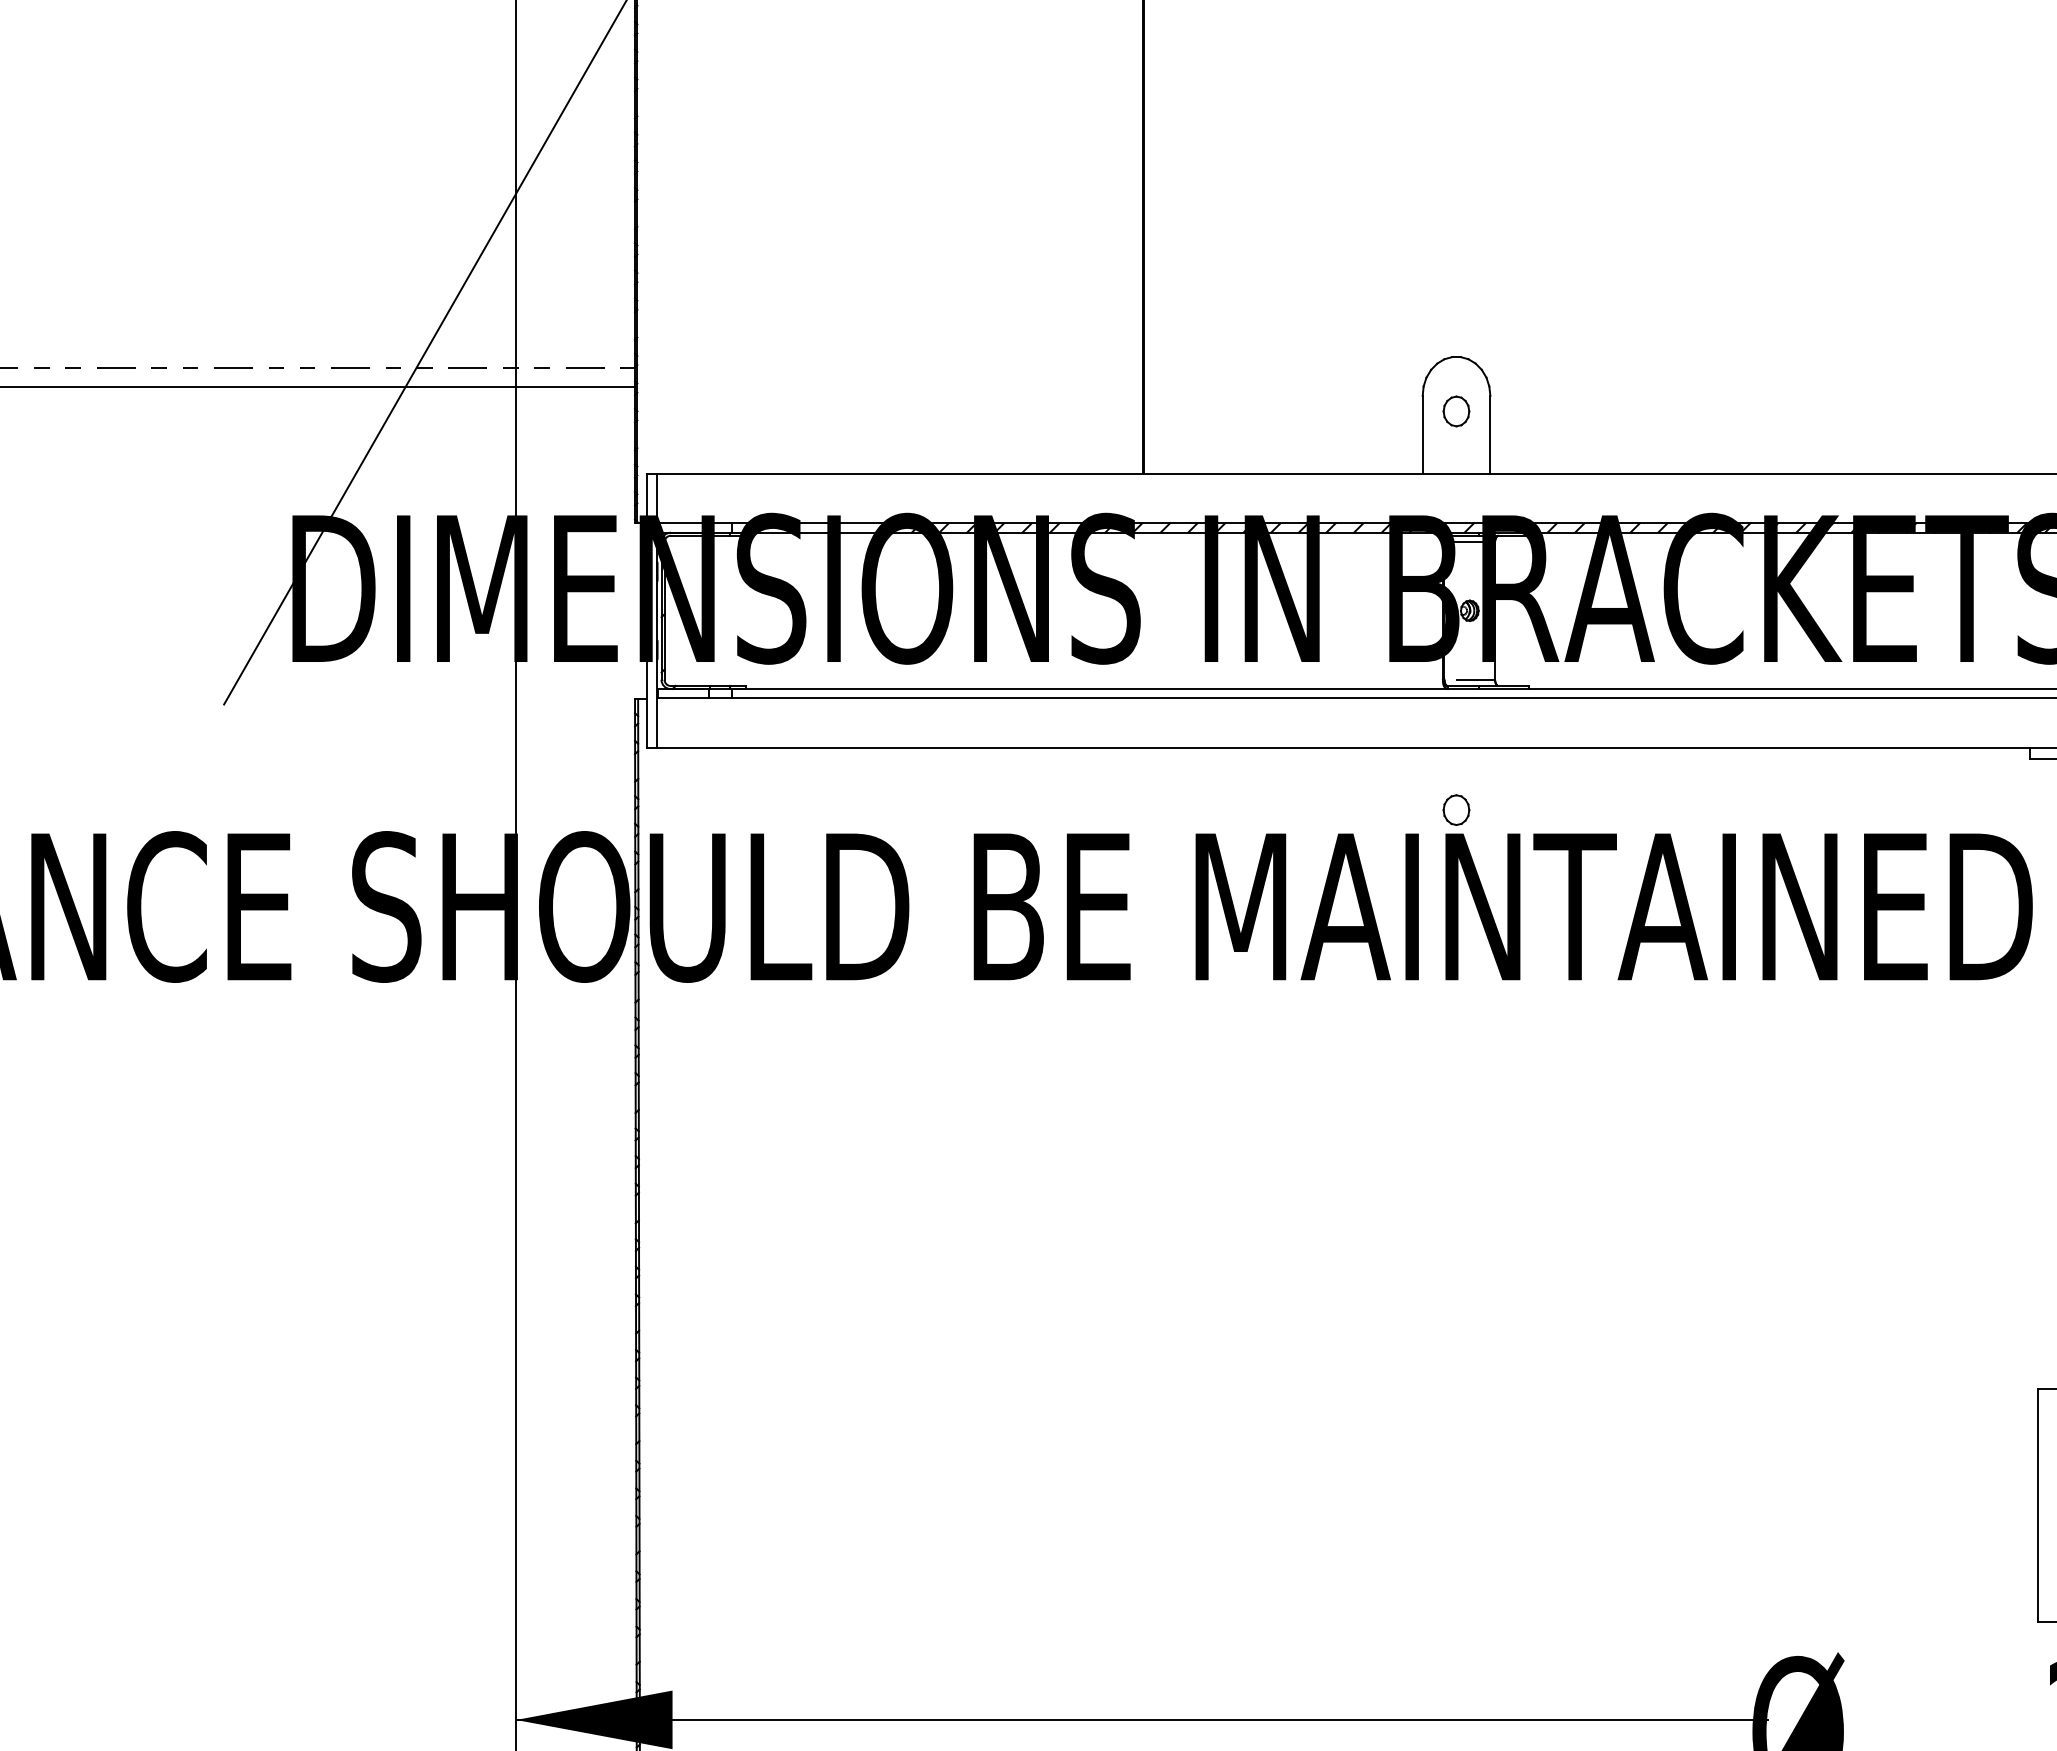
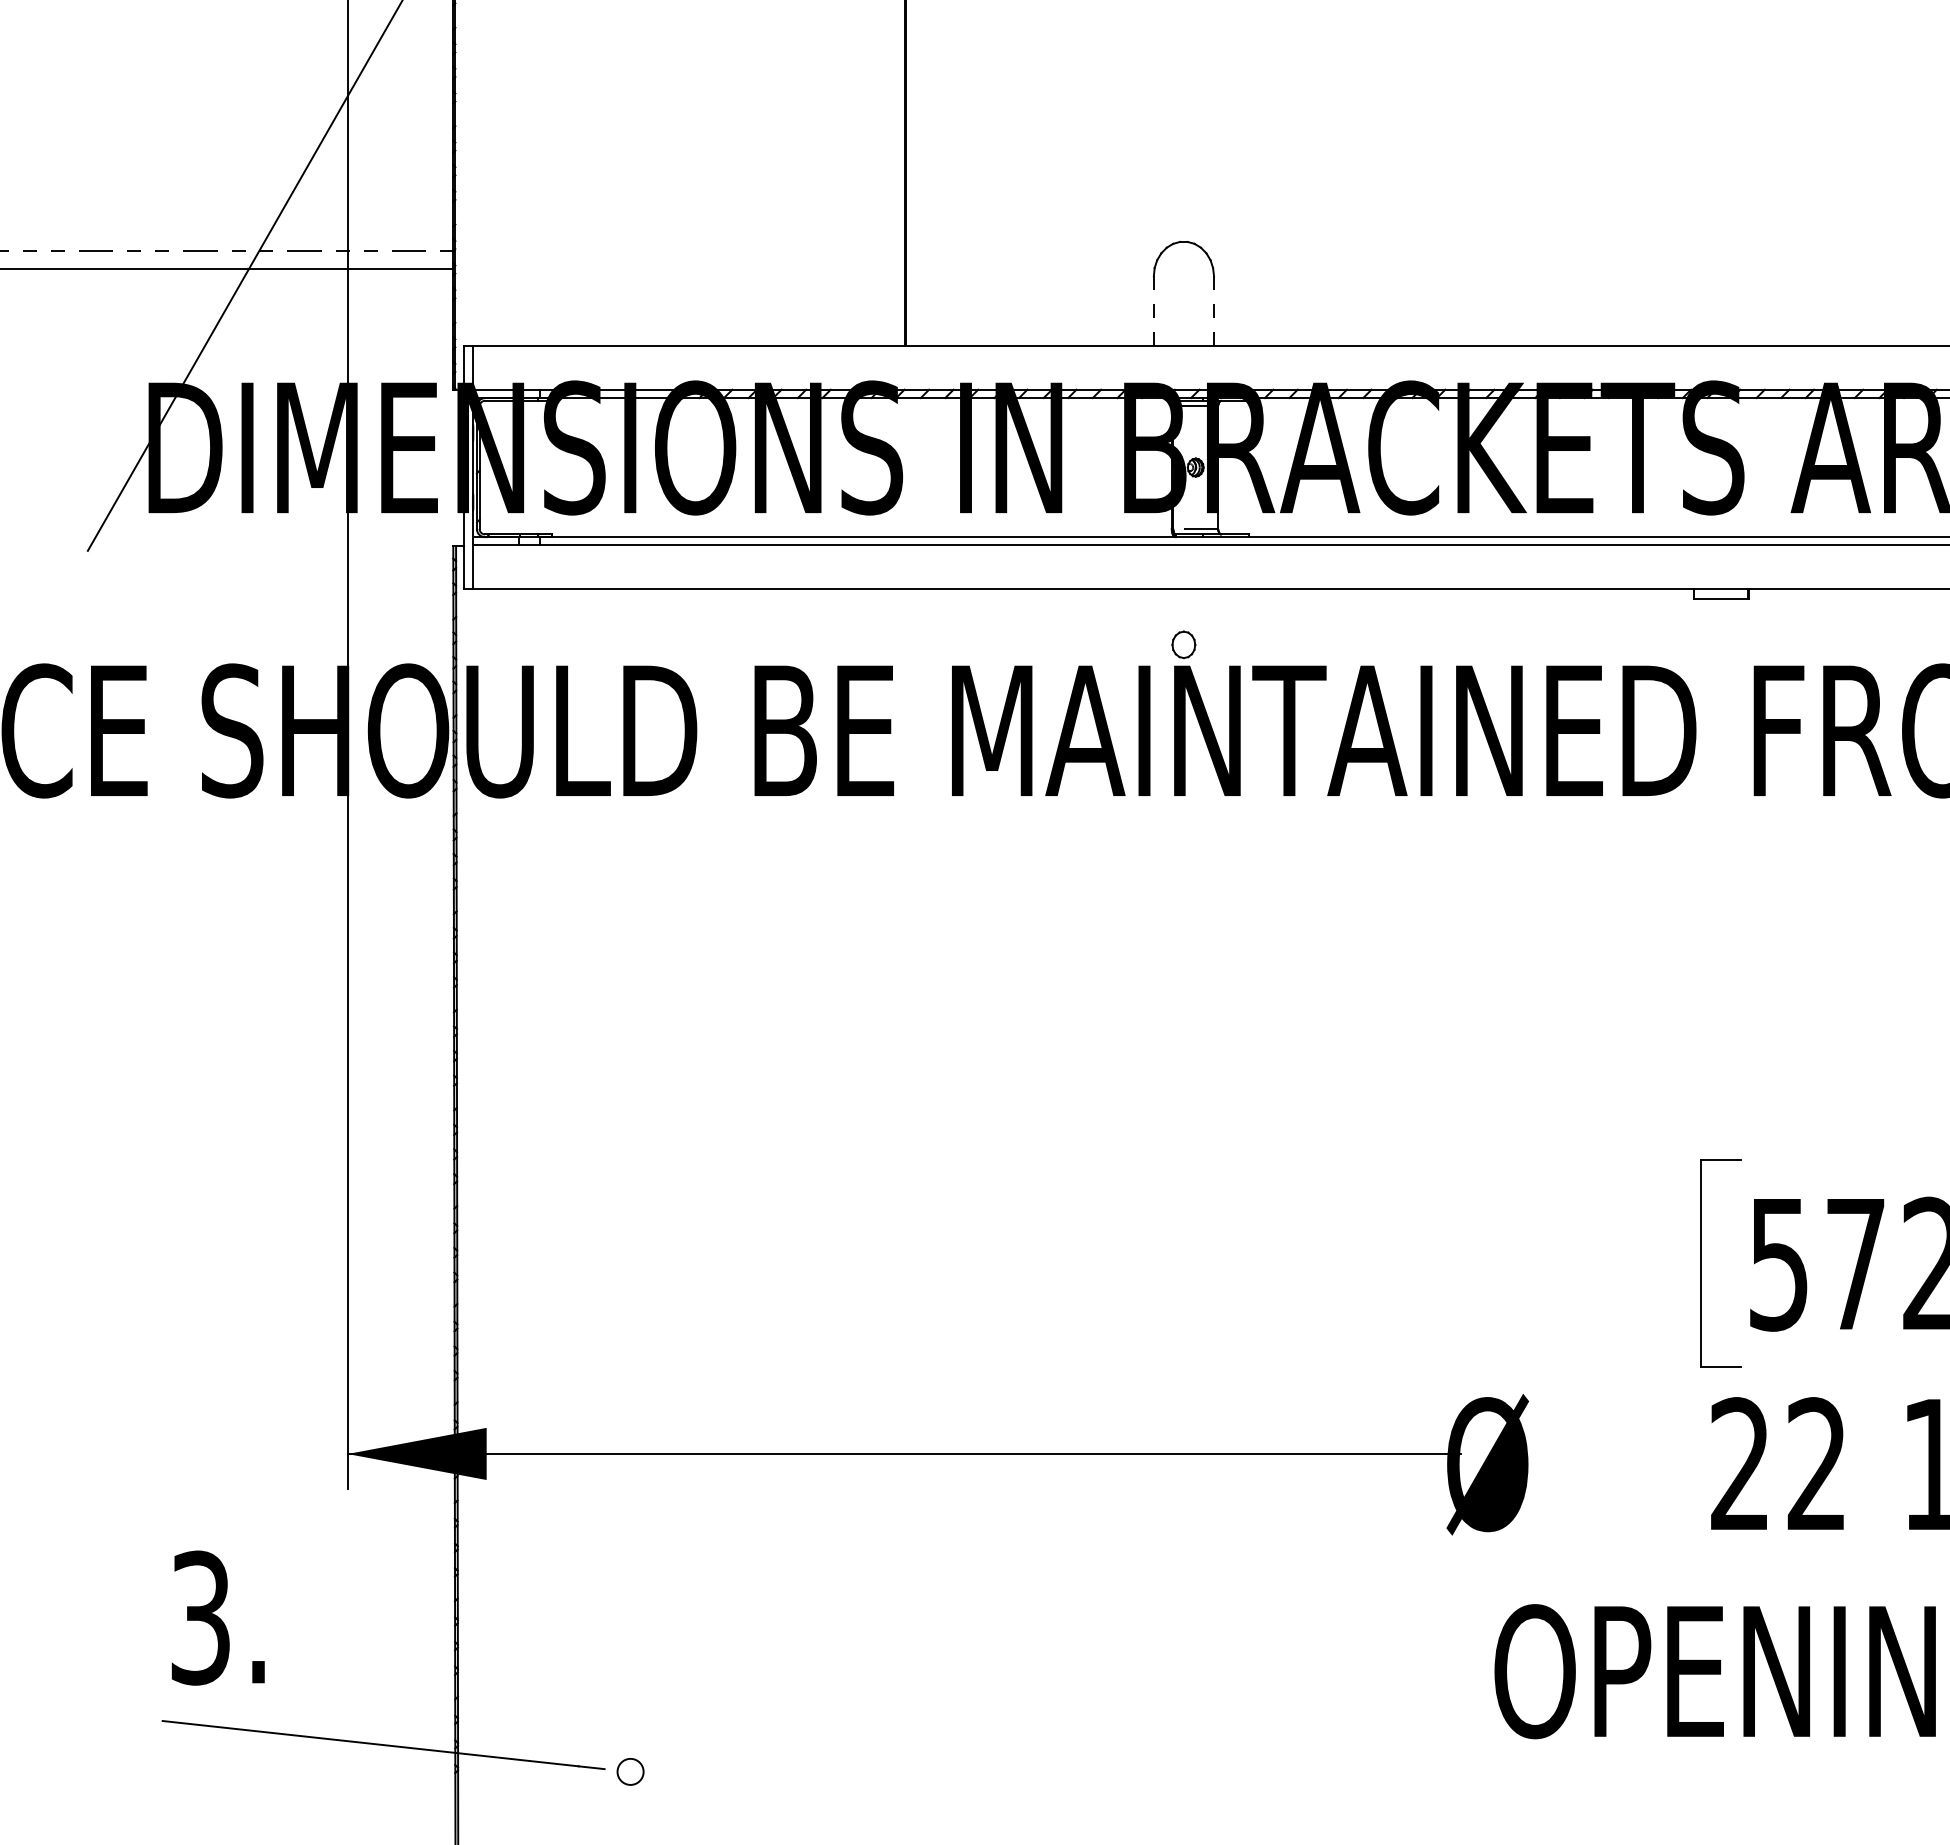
part: (1456, 411) -> (1183, 290), removed
line: (1422, 435) -> (1153, 311), solid -> dashed
line: (1490, 435) -> (1214, 311), solid -> dashed

